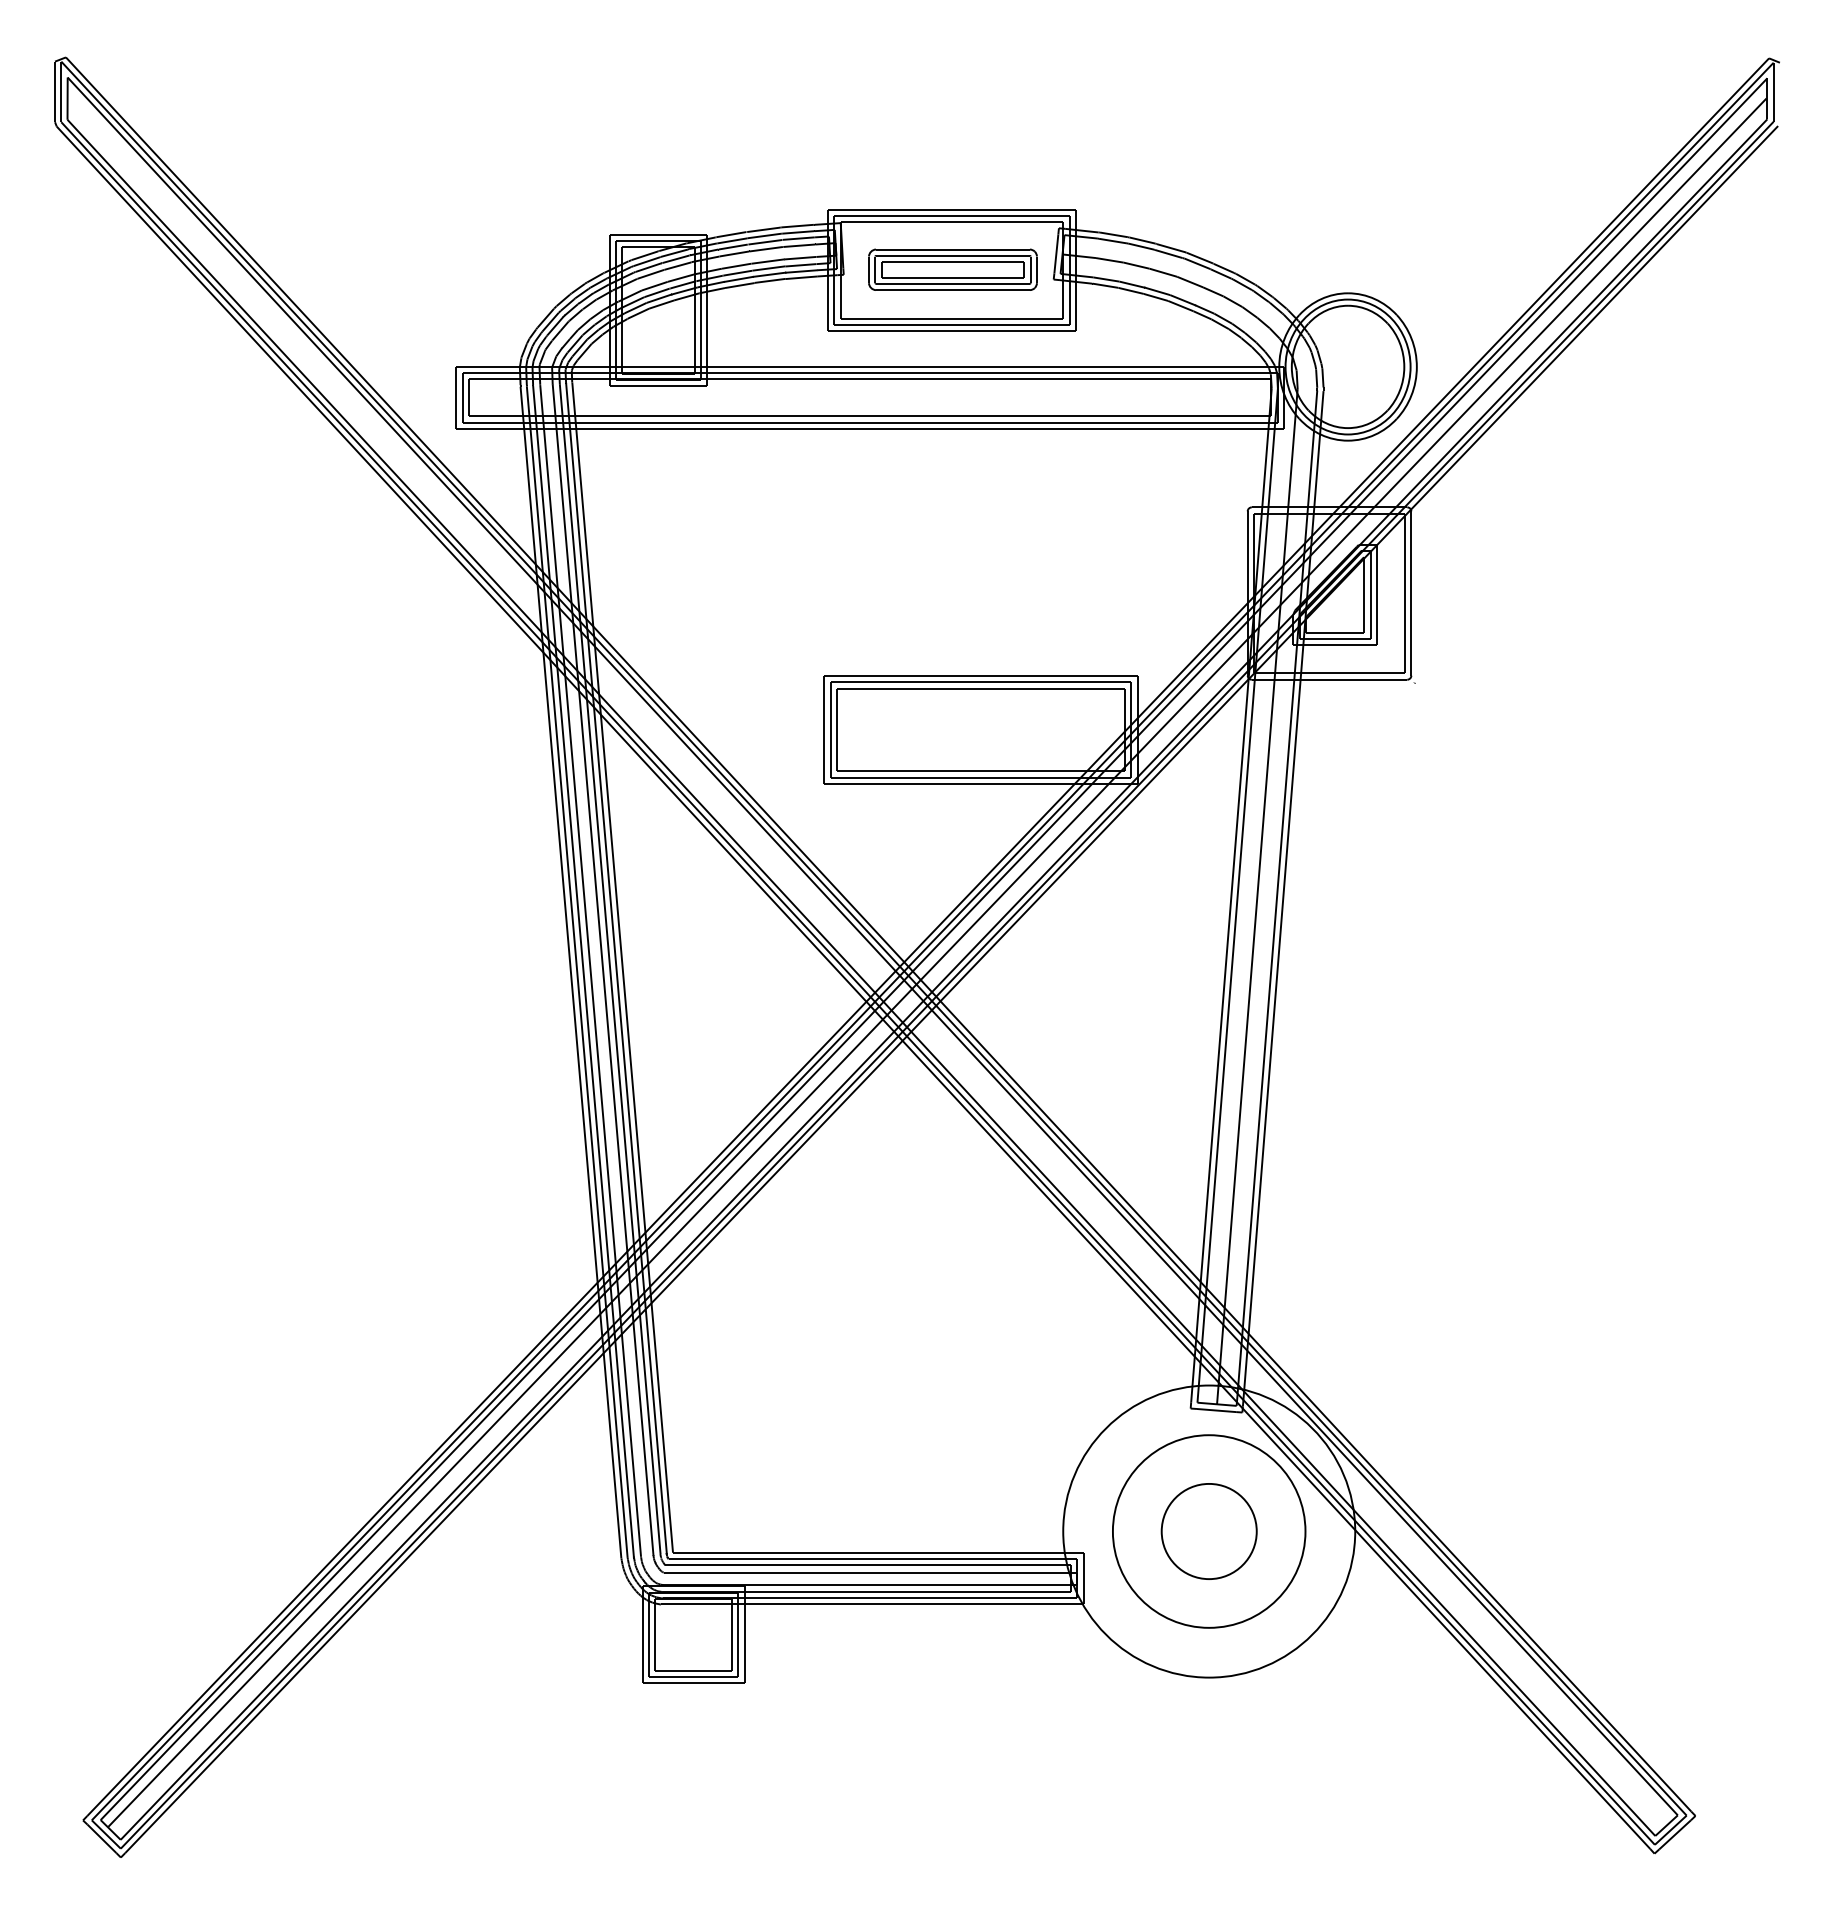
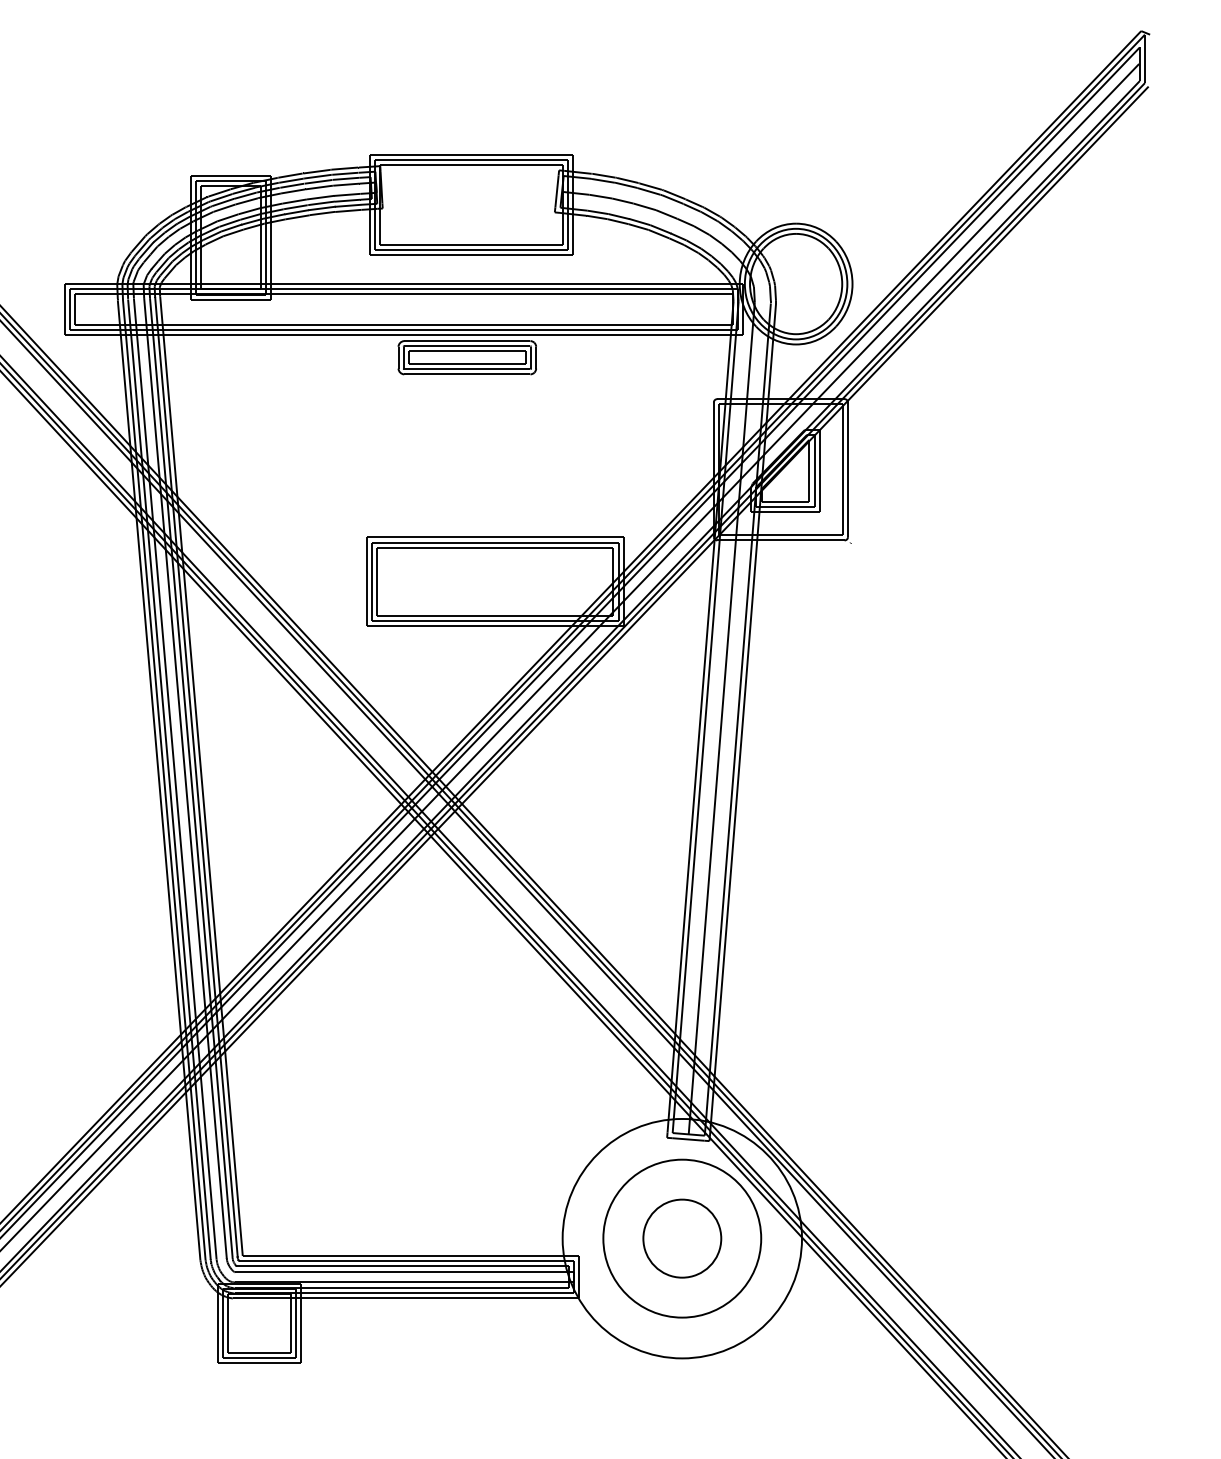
part: (952, 269) -> (466, 357), moved

